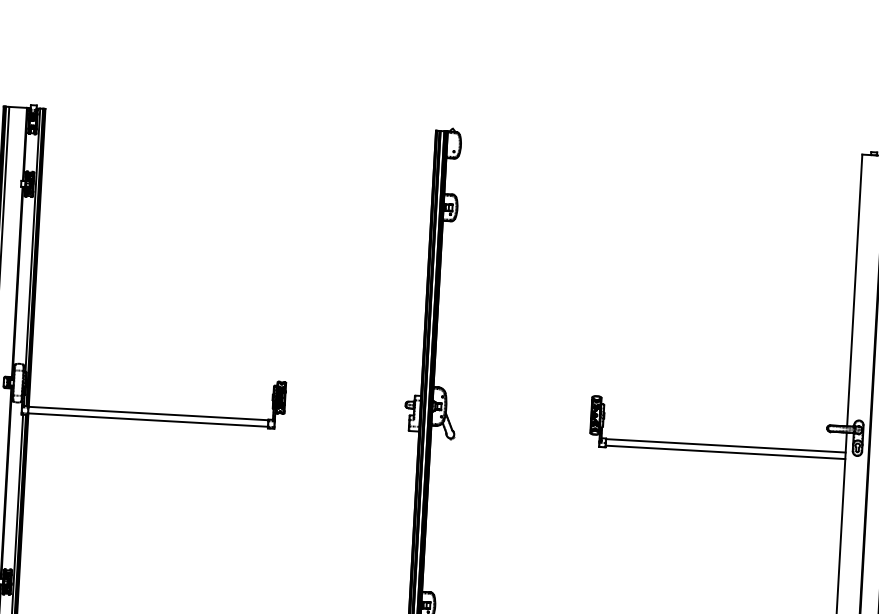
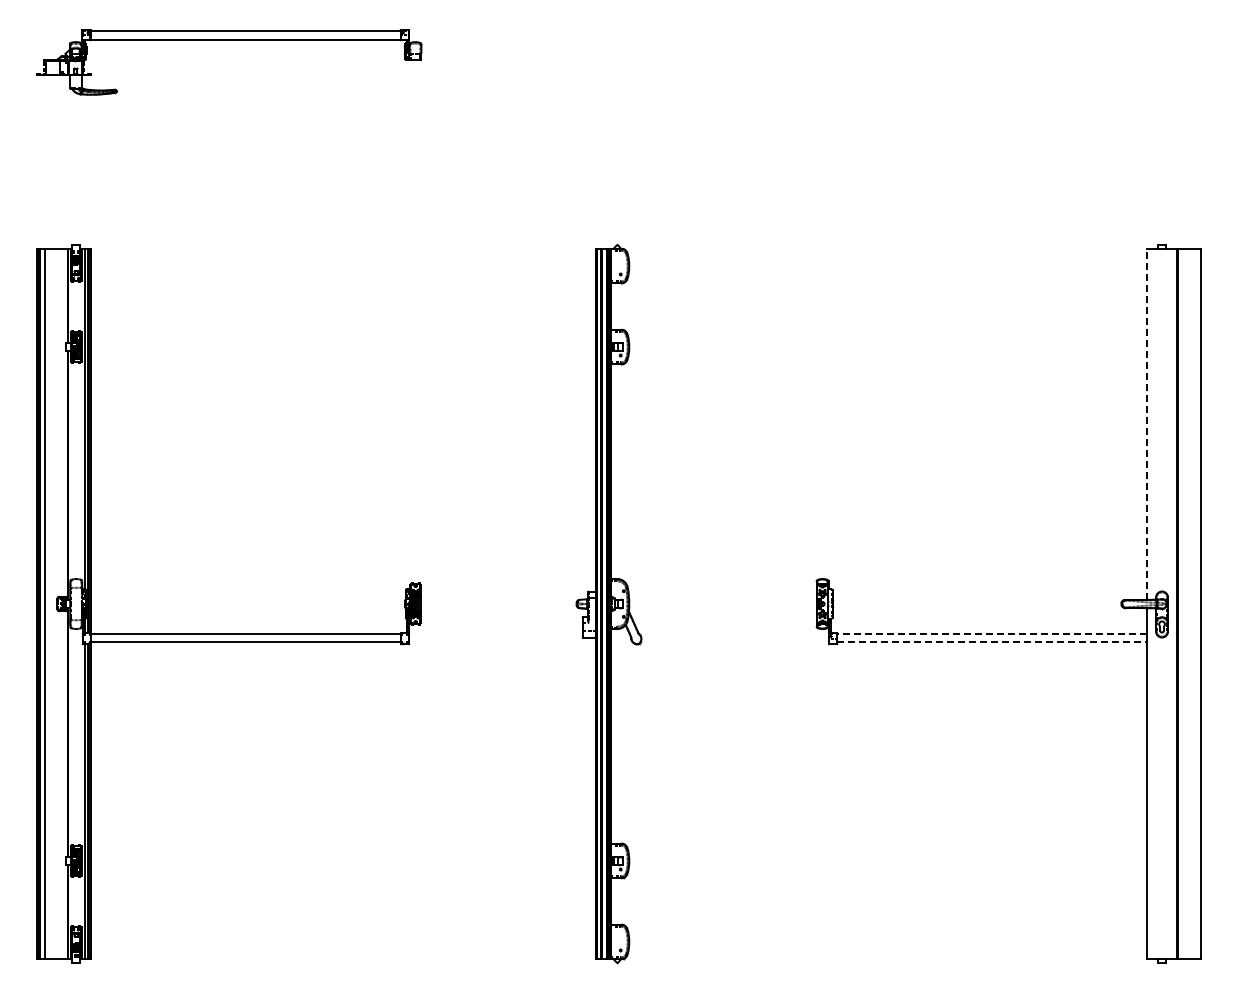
line: (854, 290) -> (1146, 424), solid -> dashed
line: (726, 445) -> (992, 633), solid -> dashed
line: (725, 452) -> (992, 642), solid -> dashed

